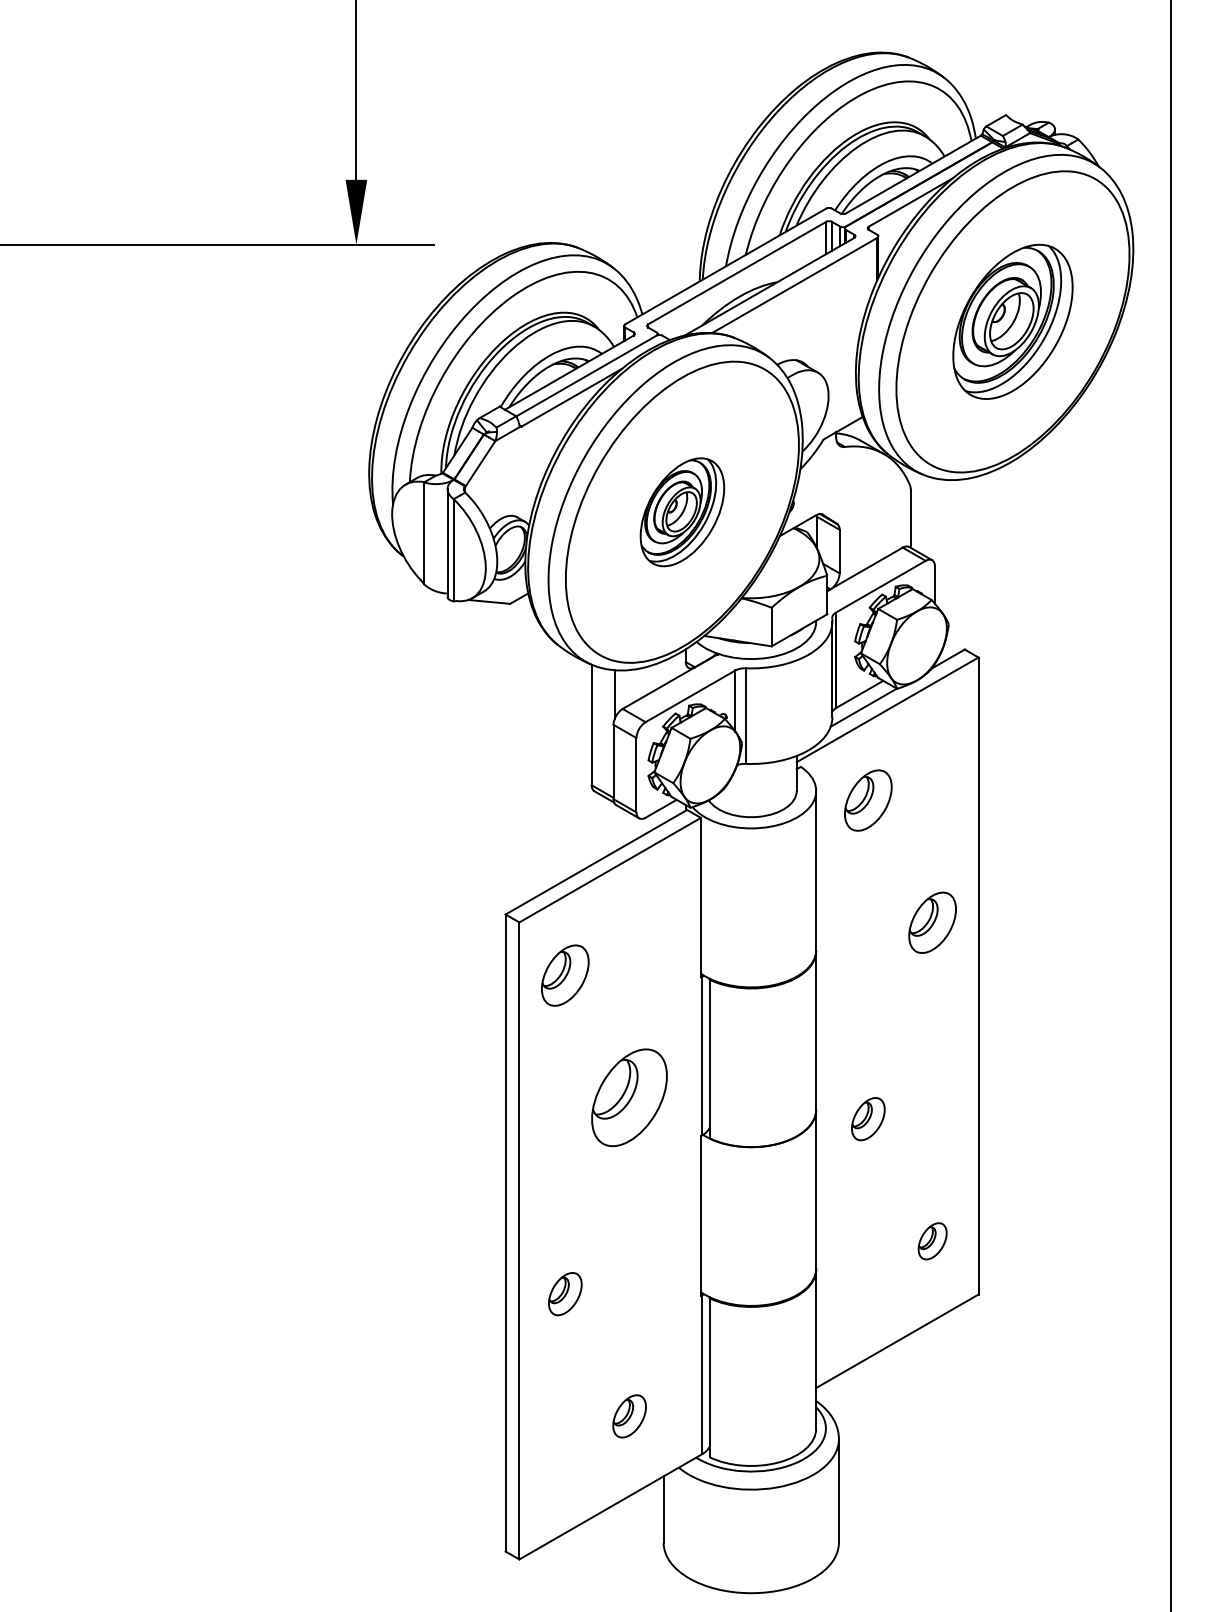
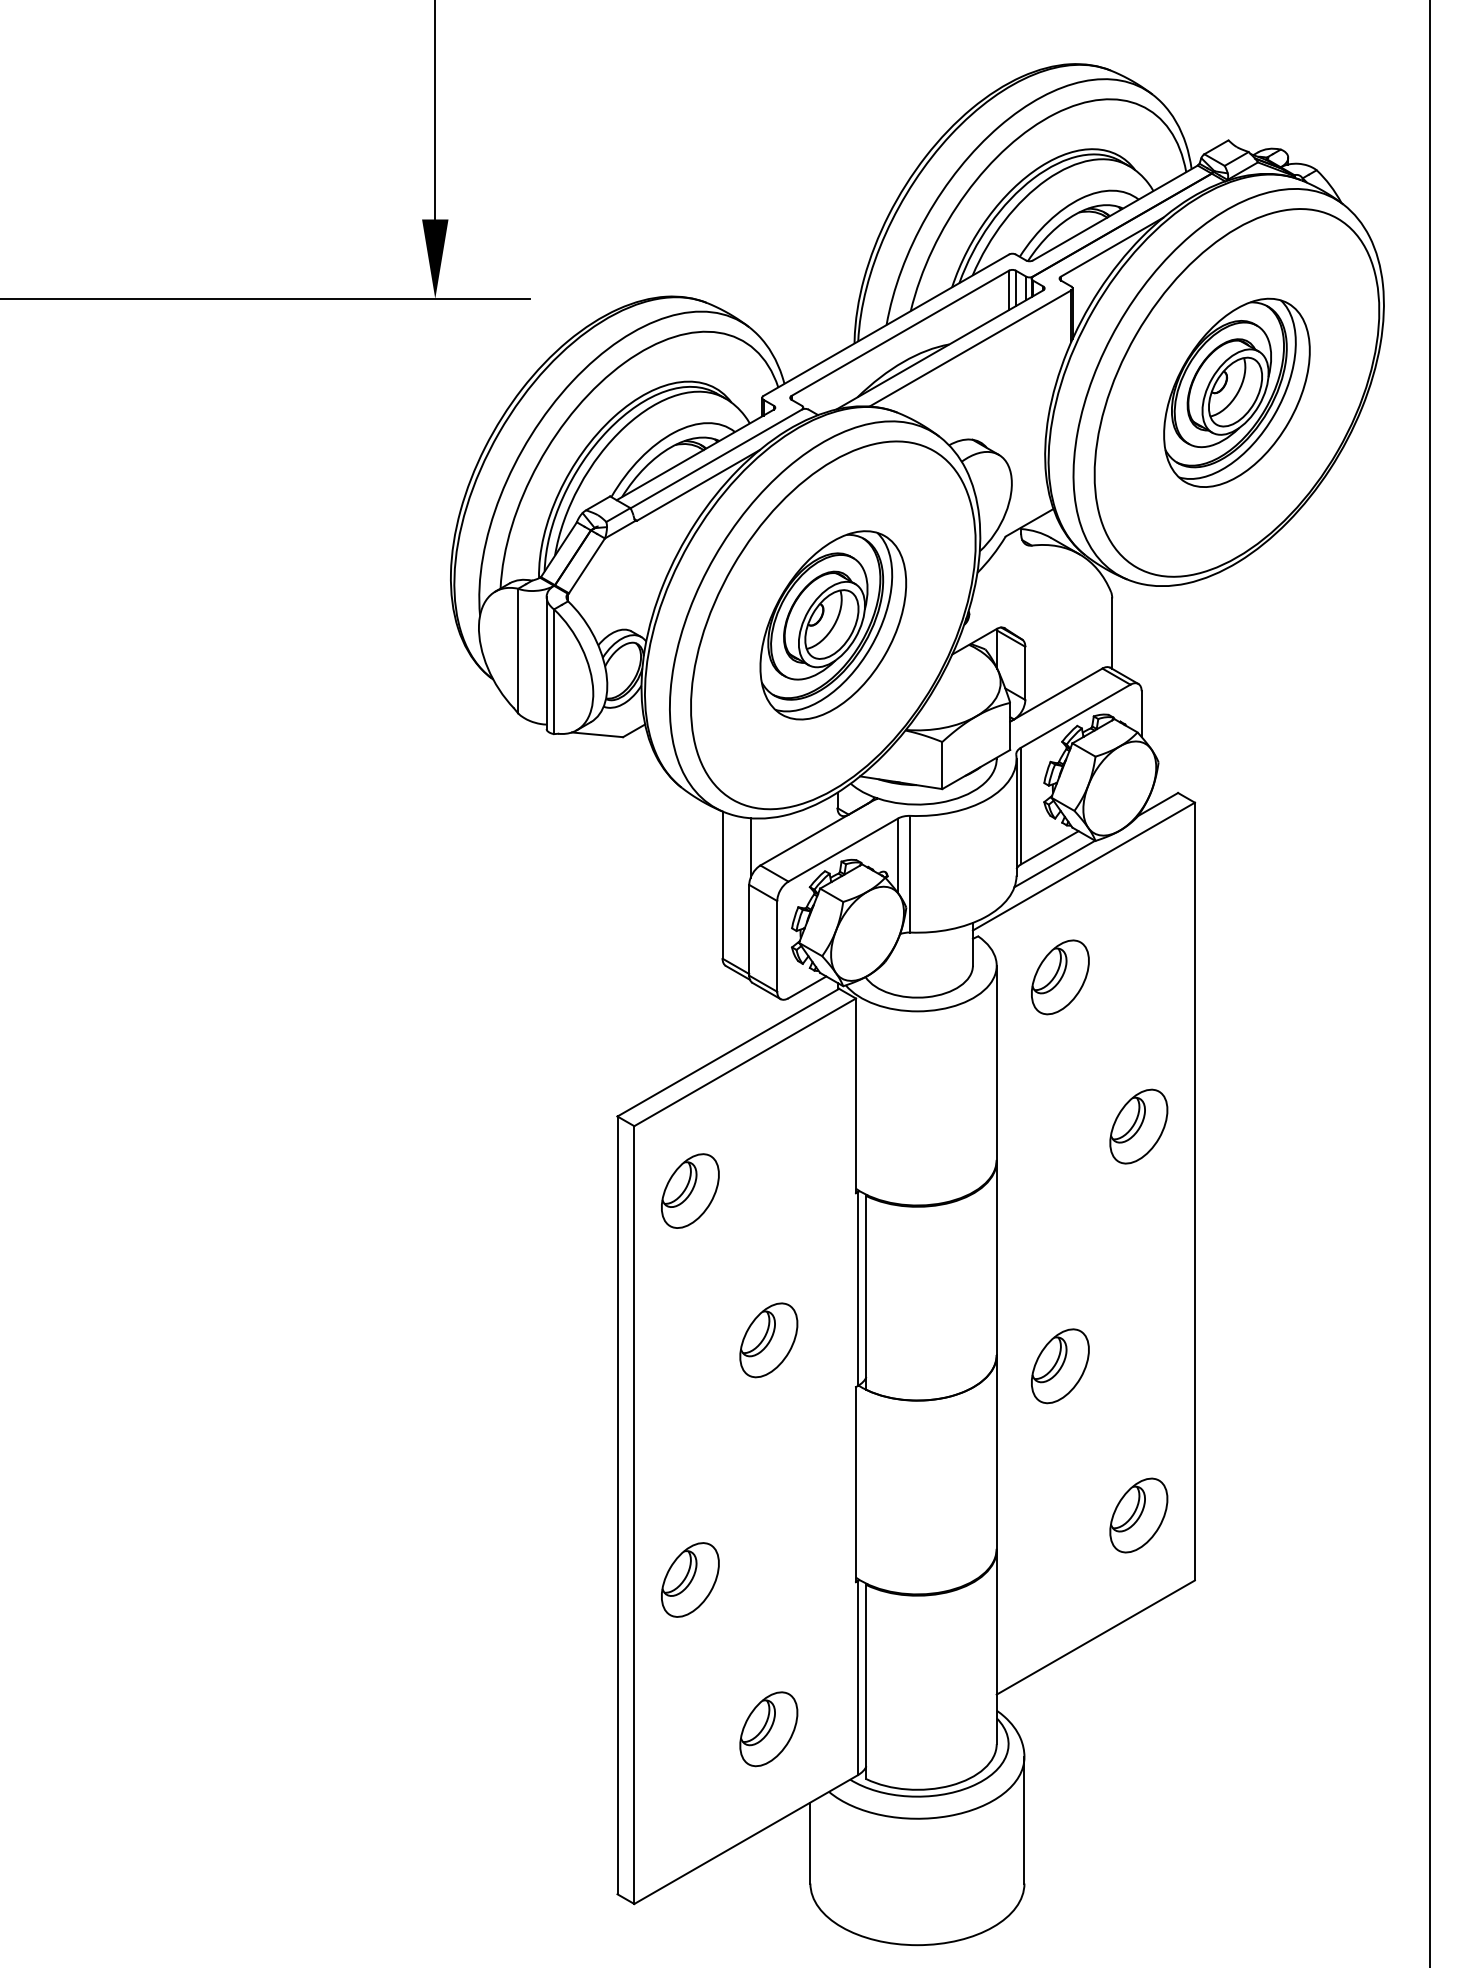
part: (682, 512) -> (833, 625), size x1.43
part: (629, 1097) -> (768, 1340), size x0.62
part: (868, 1119) -> (1060, 1366), size x1.43
part: (932, 1241) -> (1138, 1515), size x1.67
part: (565, 1293) -> (690, 1579), size x1.43
part: (629, 1416) -> (768, 1729), size x1.43

